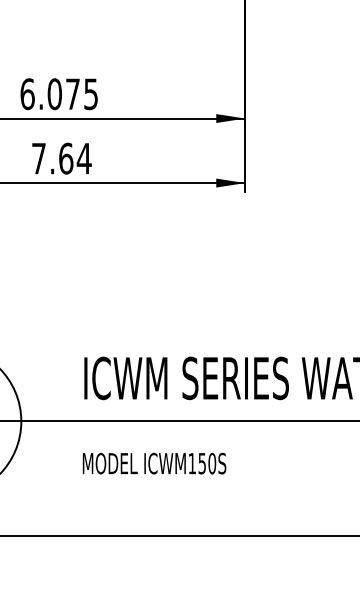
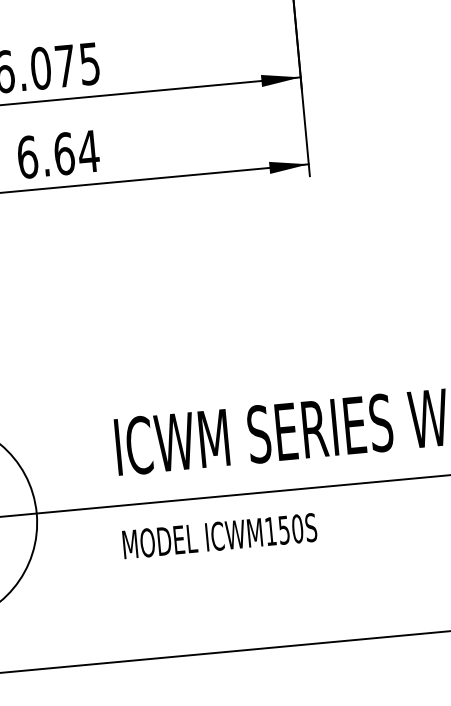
text: (39, 158) -> (28, 156), 7.64 -> 6.64
text: (154, 463) -> (219, 535), moved

